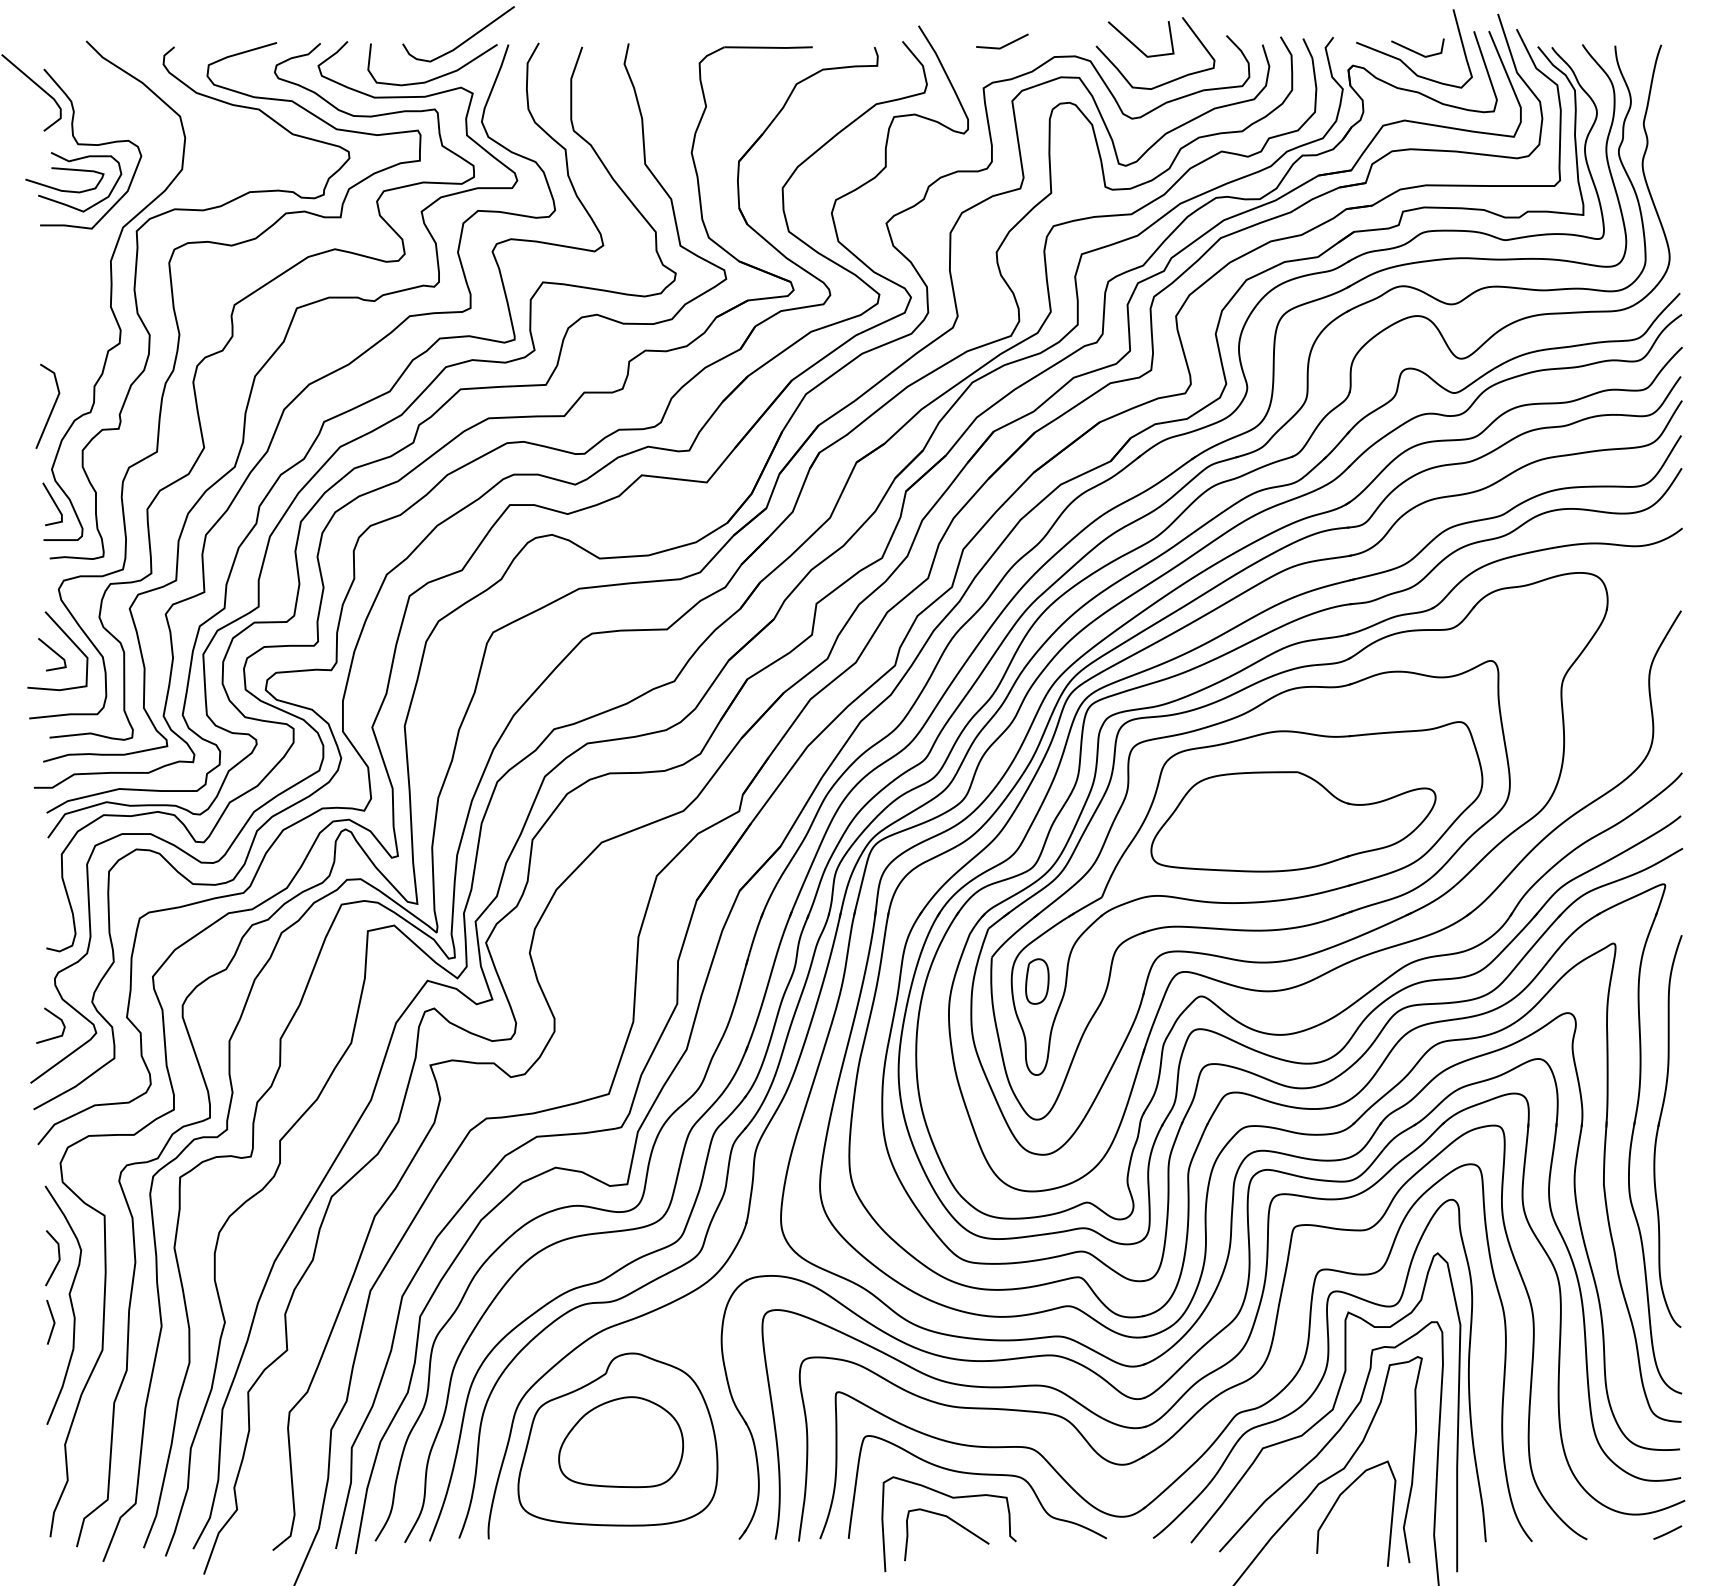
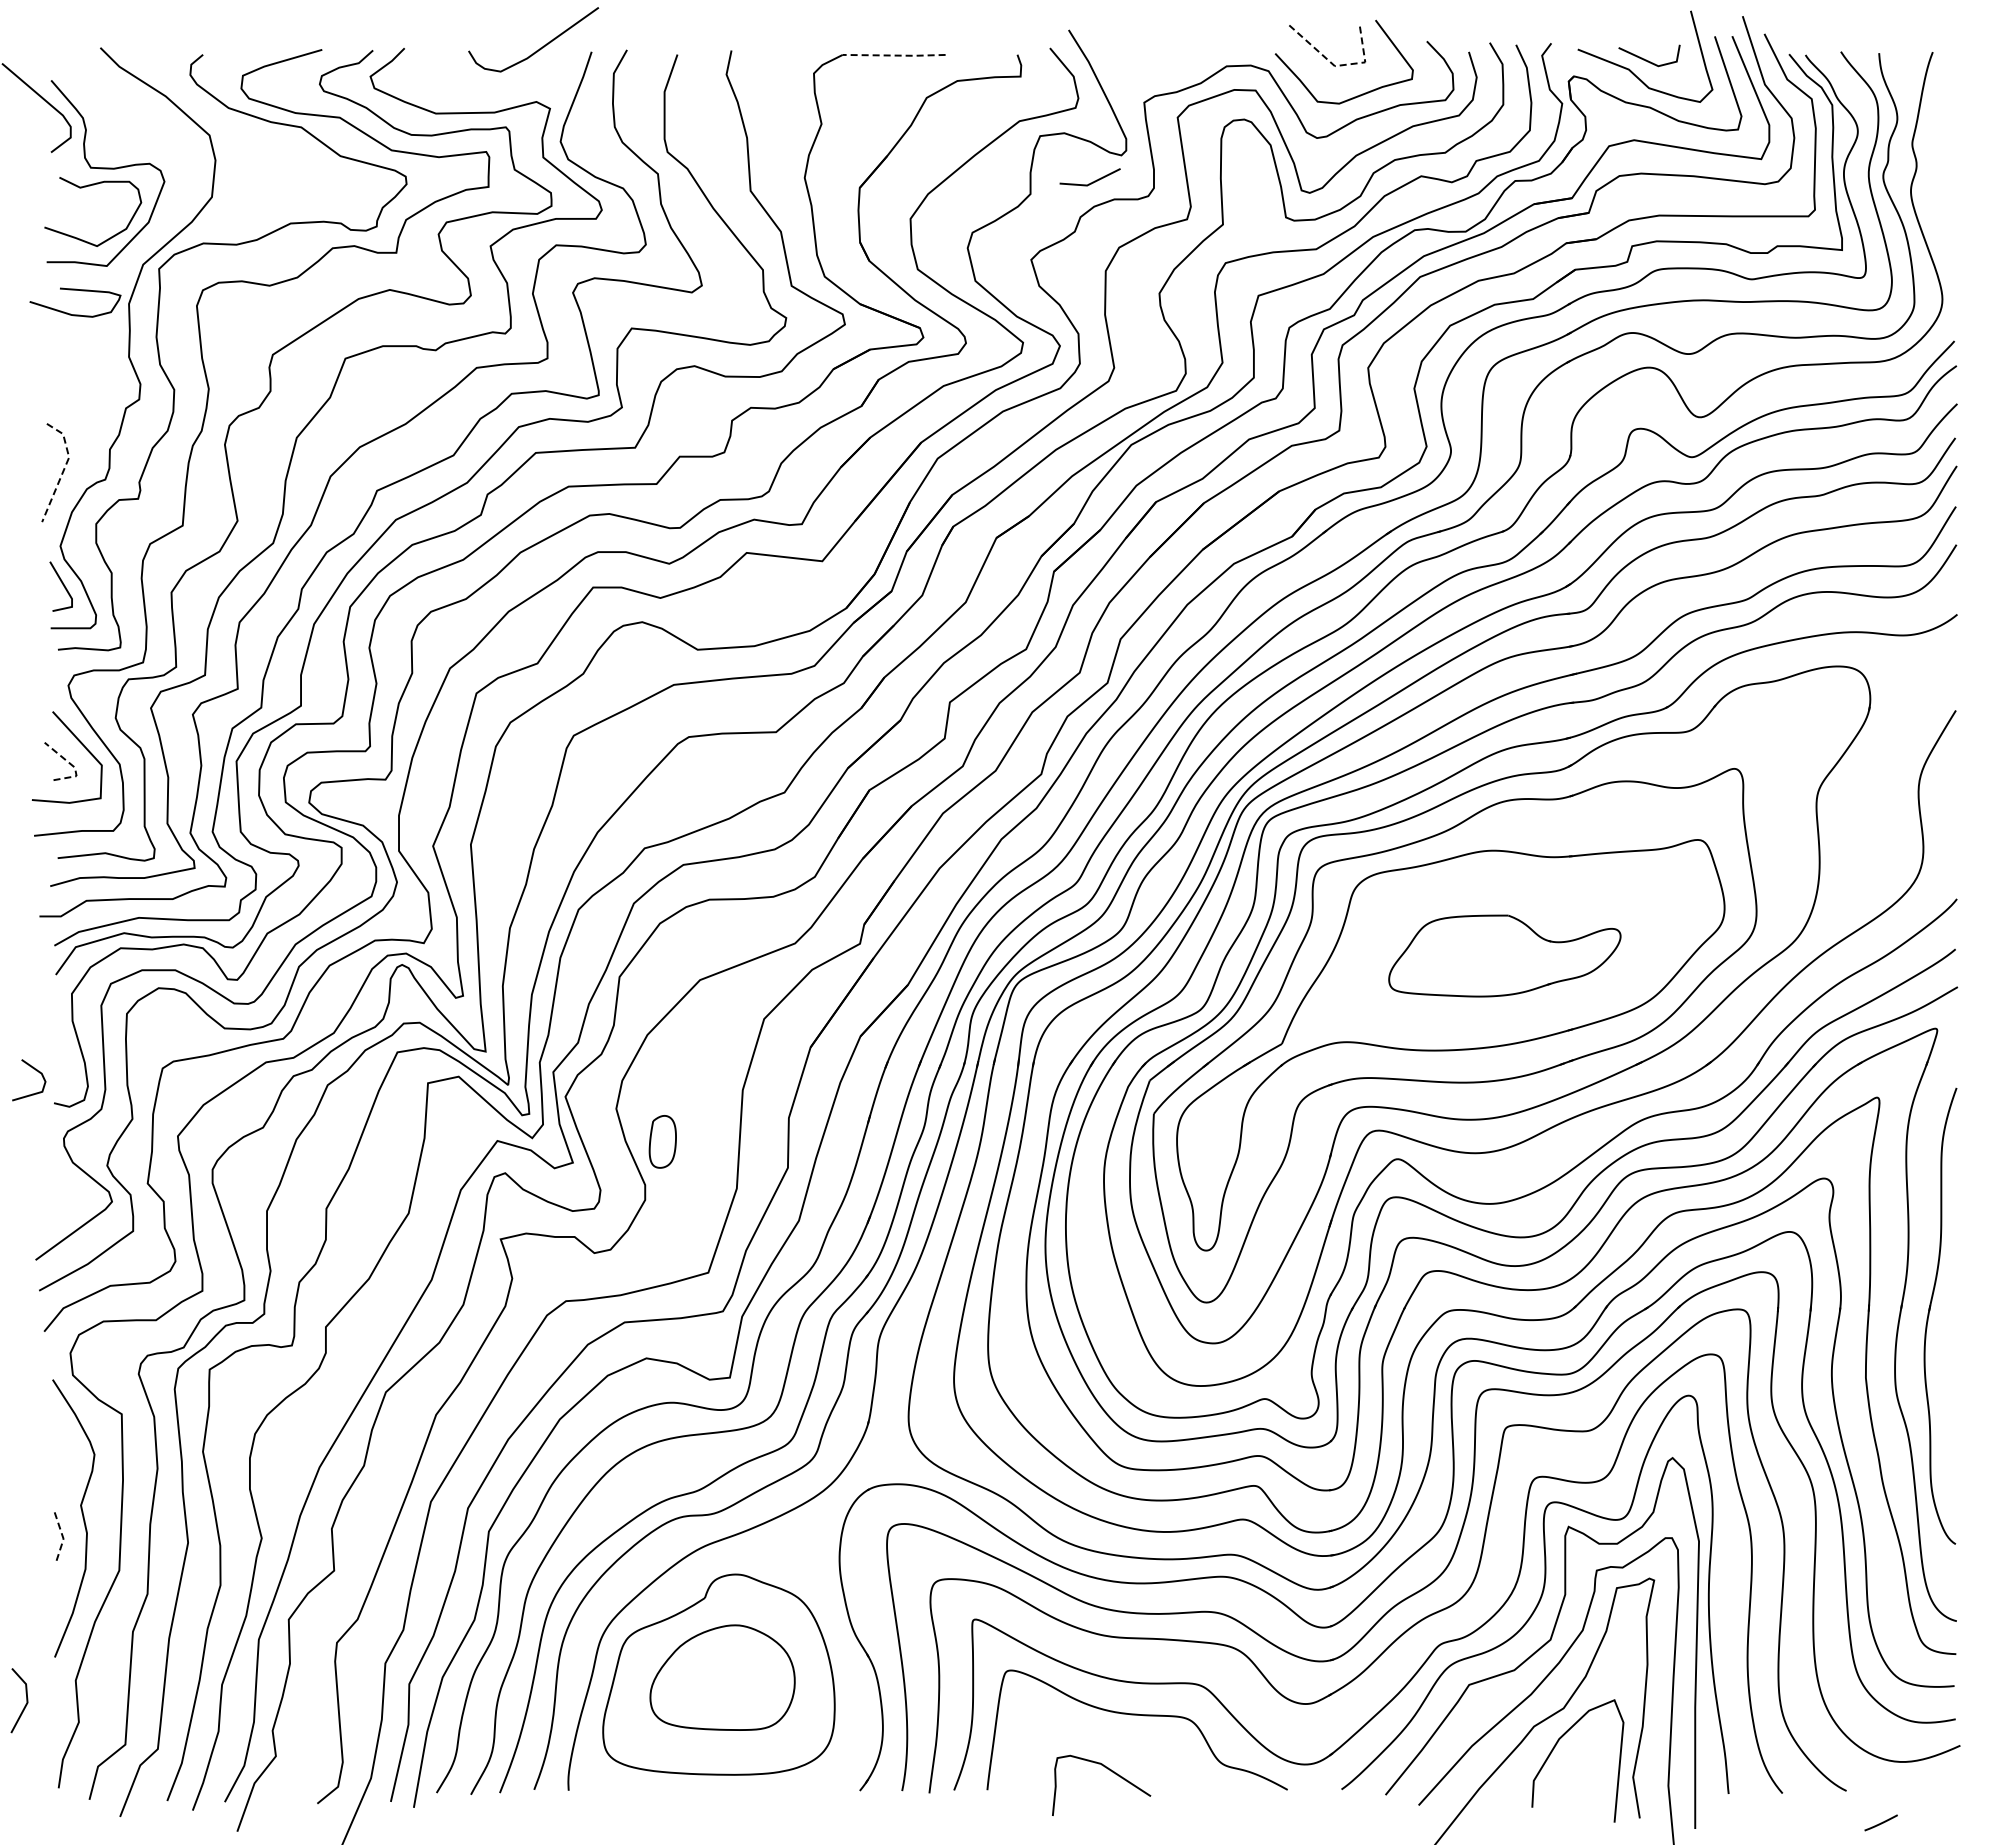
line: (1004, 45) -> (1092, 181), moved
line: (768, 47) -> (894, 55), solid -> dashed
line: (1150, 56) -> (1338, 65), solid -> dashed
curve: (437, 76) -> (508, 89), removed
curve: (64, 169) -> (75, 290), moved
line: (55, 402) -> (64, 468), solid -> dashed
line: (62, 658) -> (72, 765), solid -> dashed
part: (1293, 821) -> (1504, 955), size x0.7
part: (1037, 981) -> (662, 1141), moved
line: (57, 1018) -> (36, 1071), moved
line: (58, 1258) -> (26, 1700), moved
line: (54, 1323) -> (63, 1539), solid -> dashed
curve: (952, 1498) -> (1108, 1743), removed
line: (1667, 1532) -> (1880, 1822), moved

